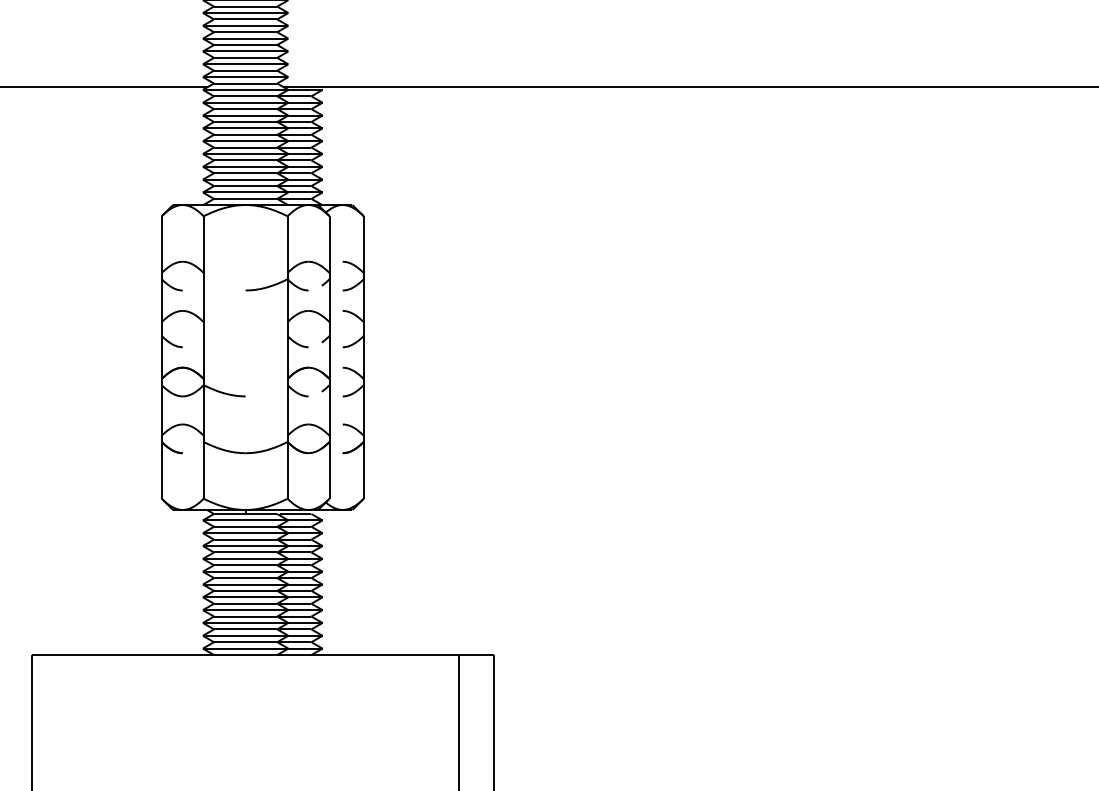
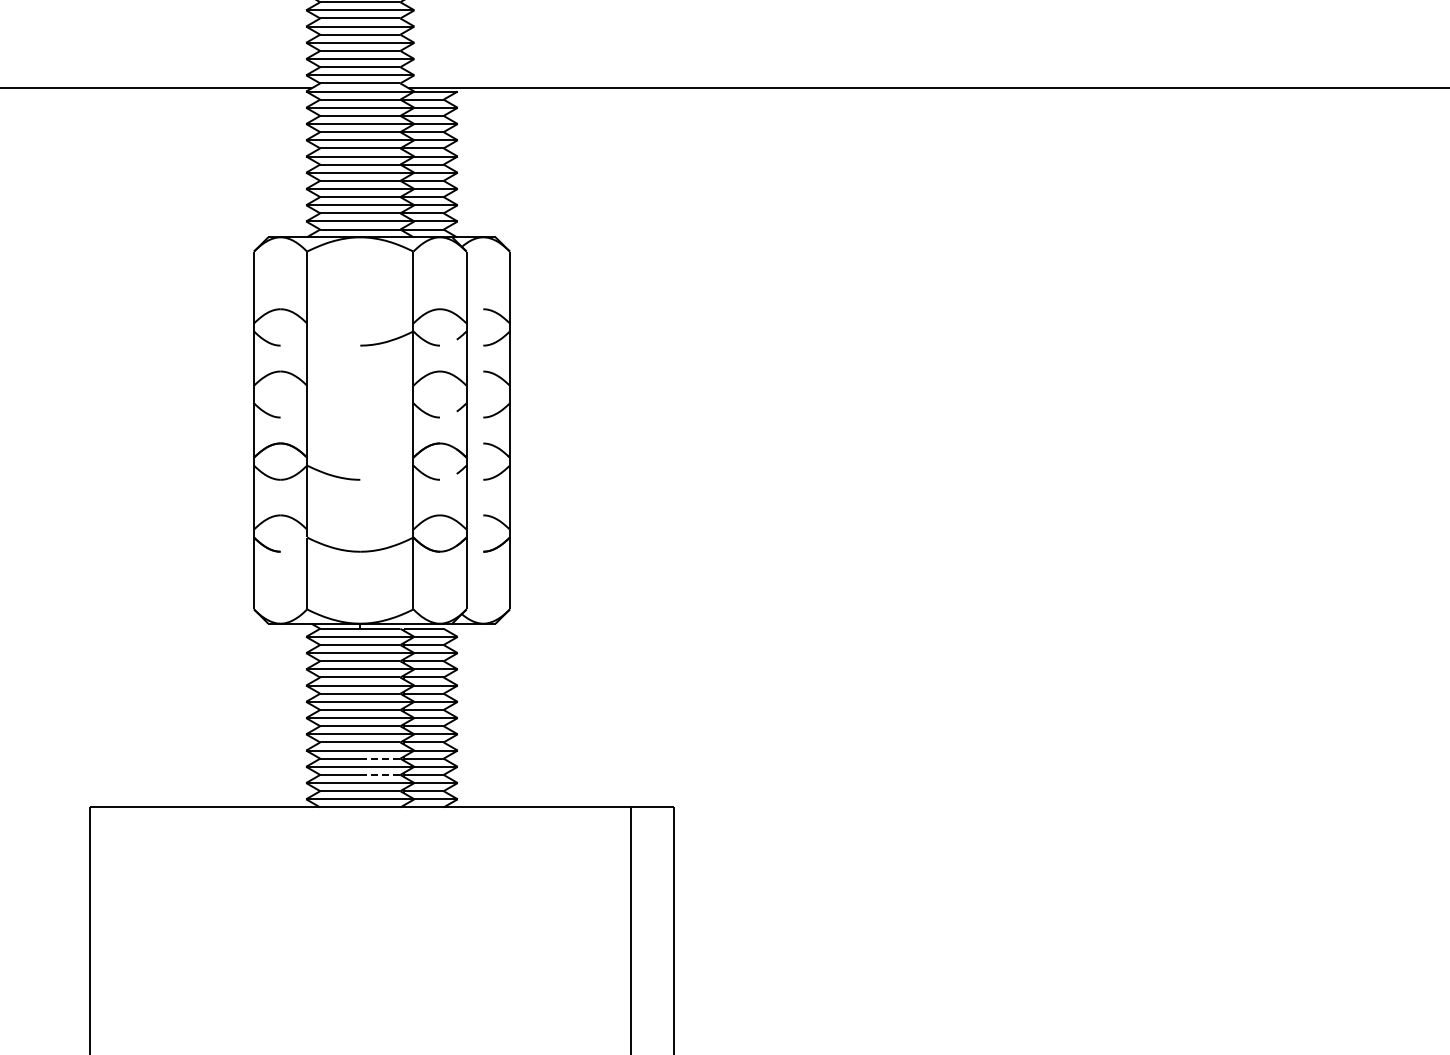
line: (260, 616) -> (379, 758), solid -> dashed
line: (260, 629) -> (379, 774), solid -> dashed

